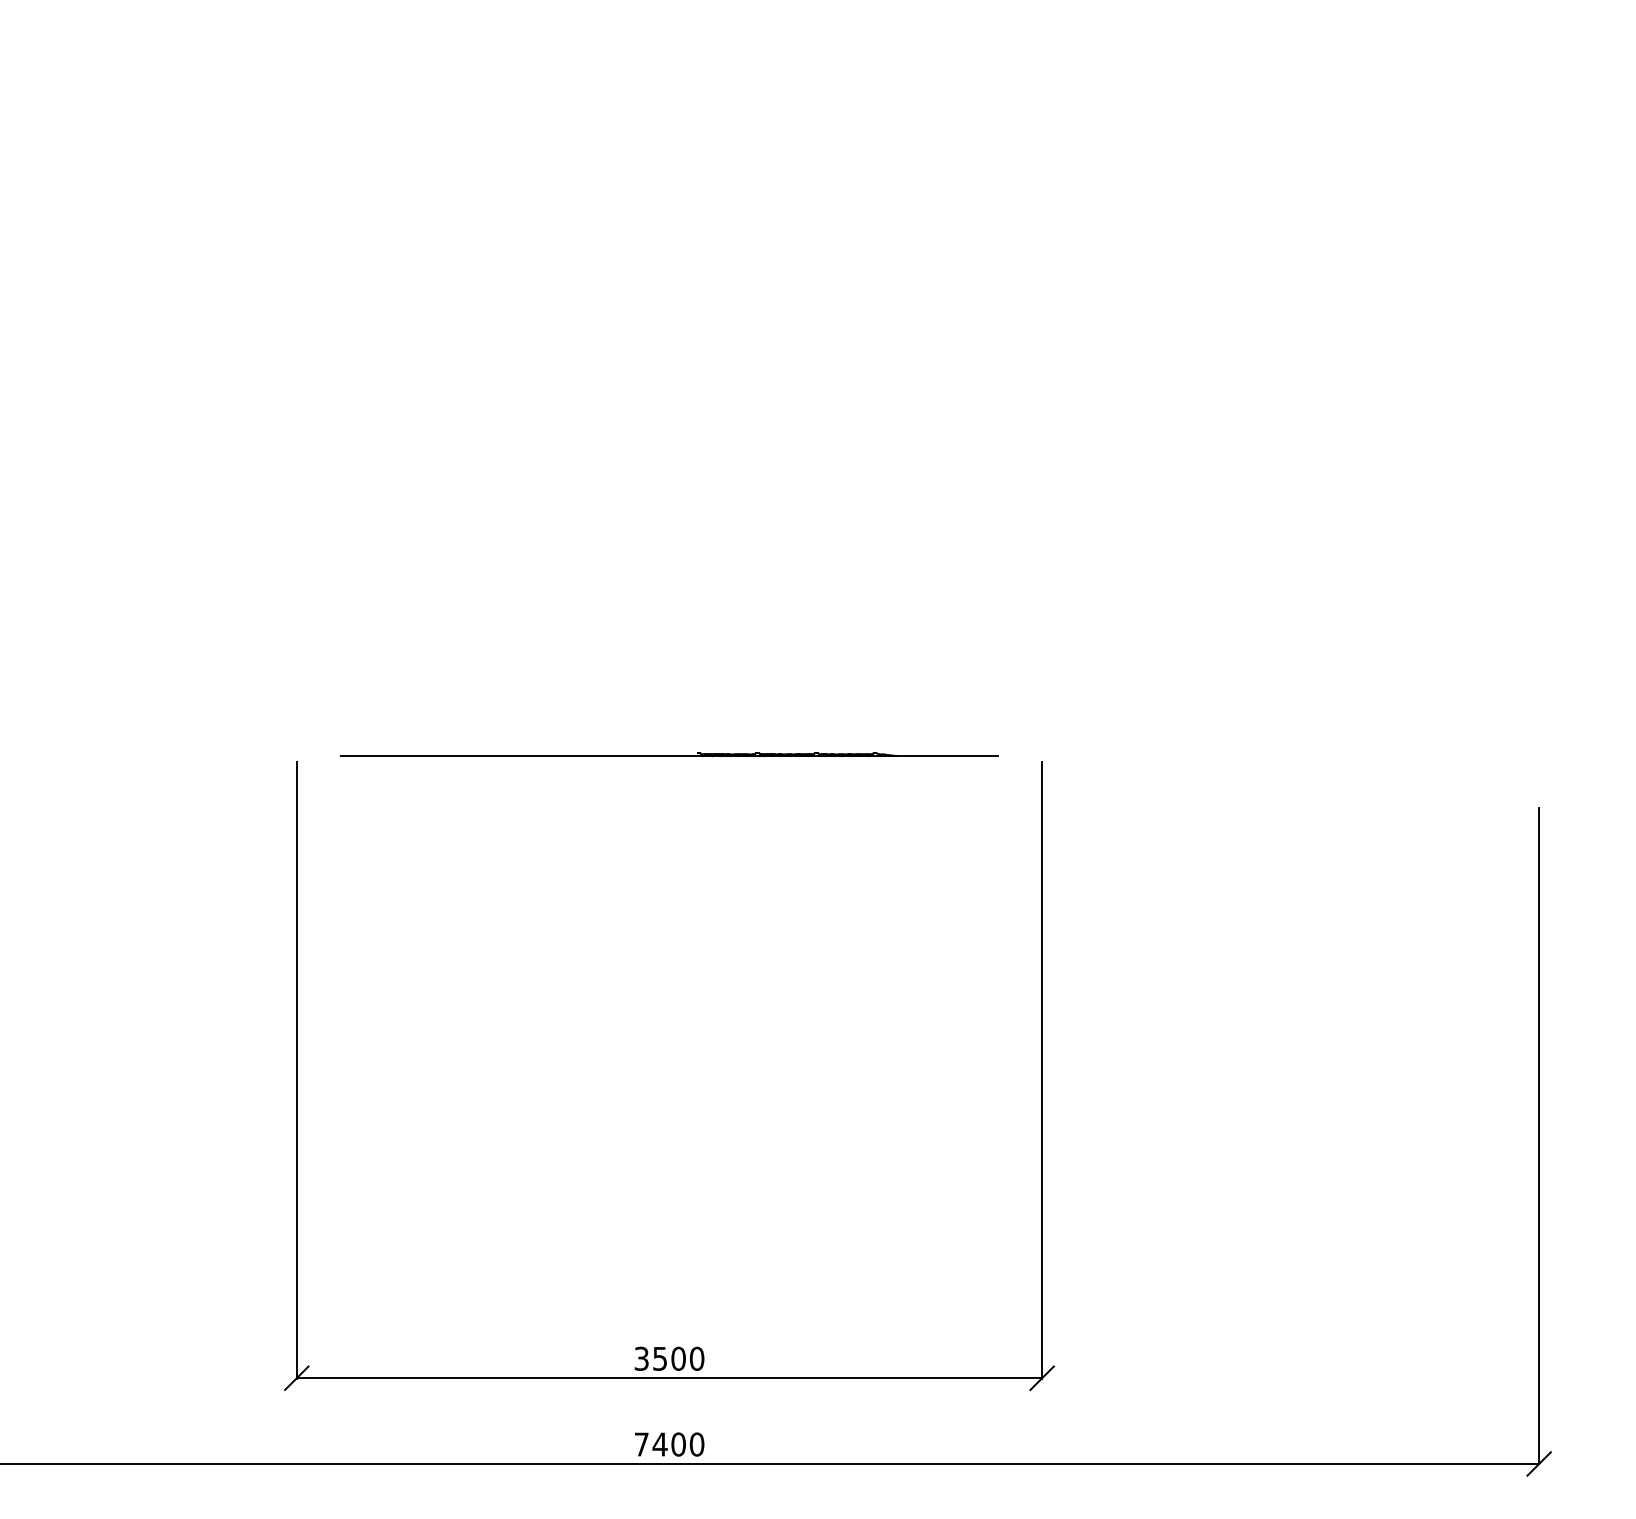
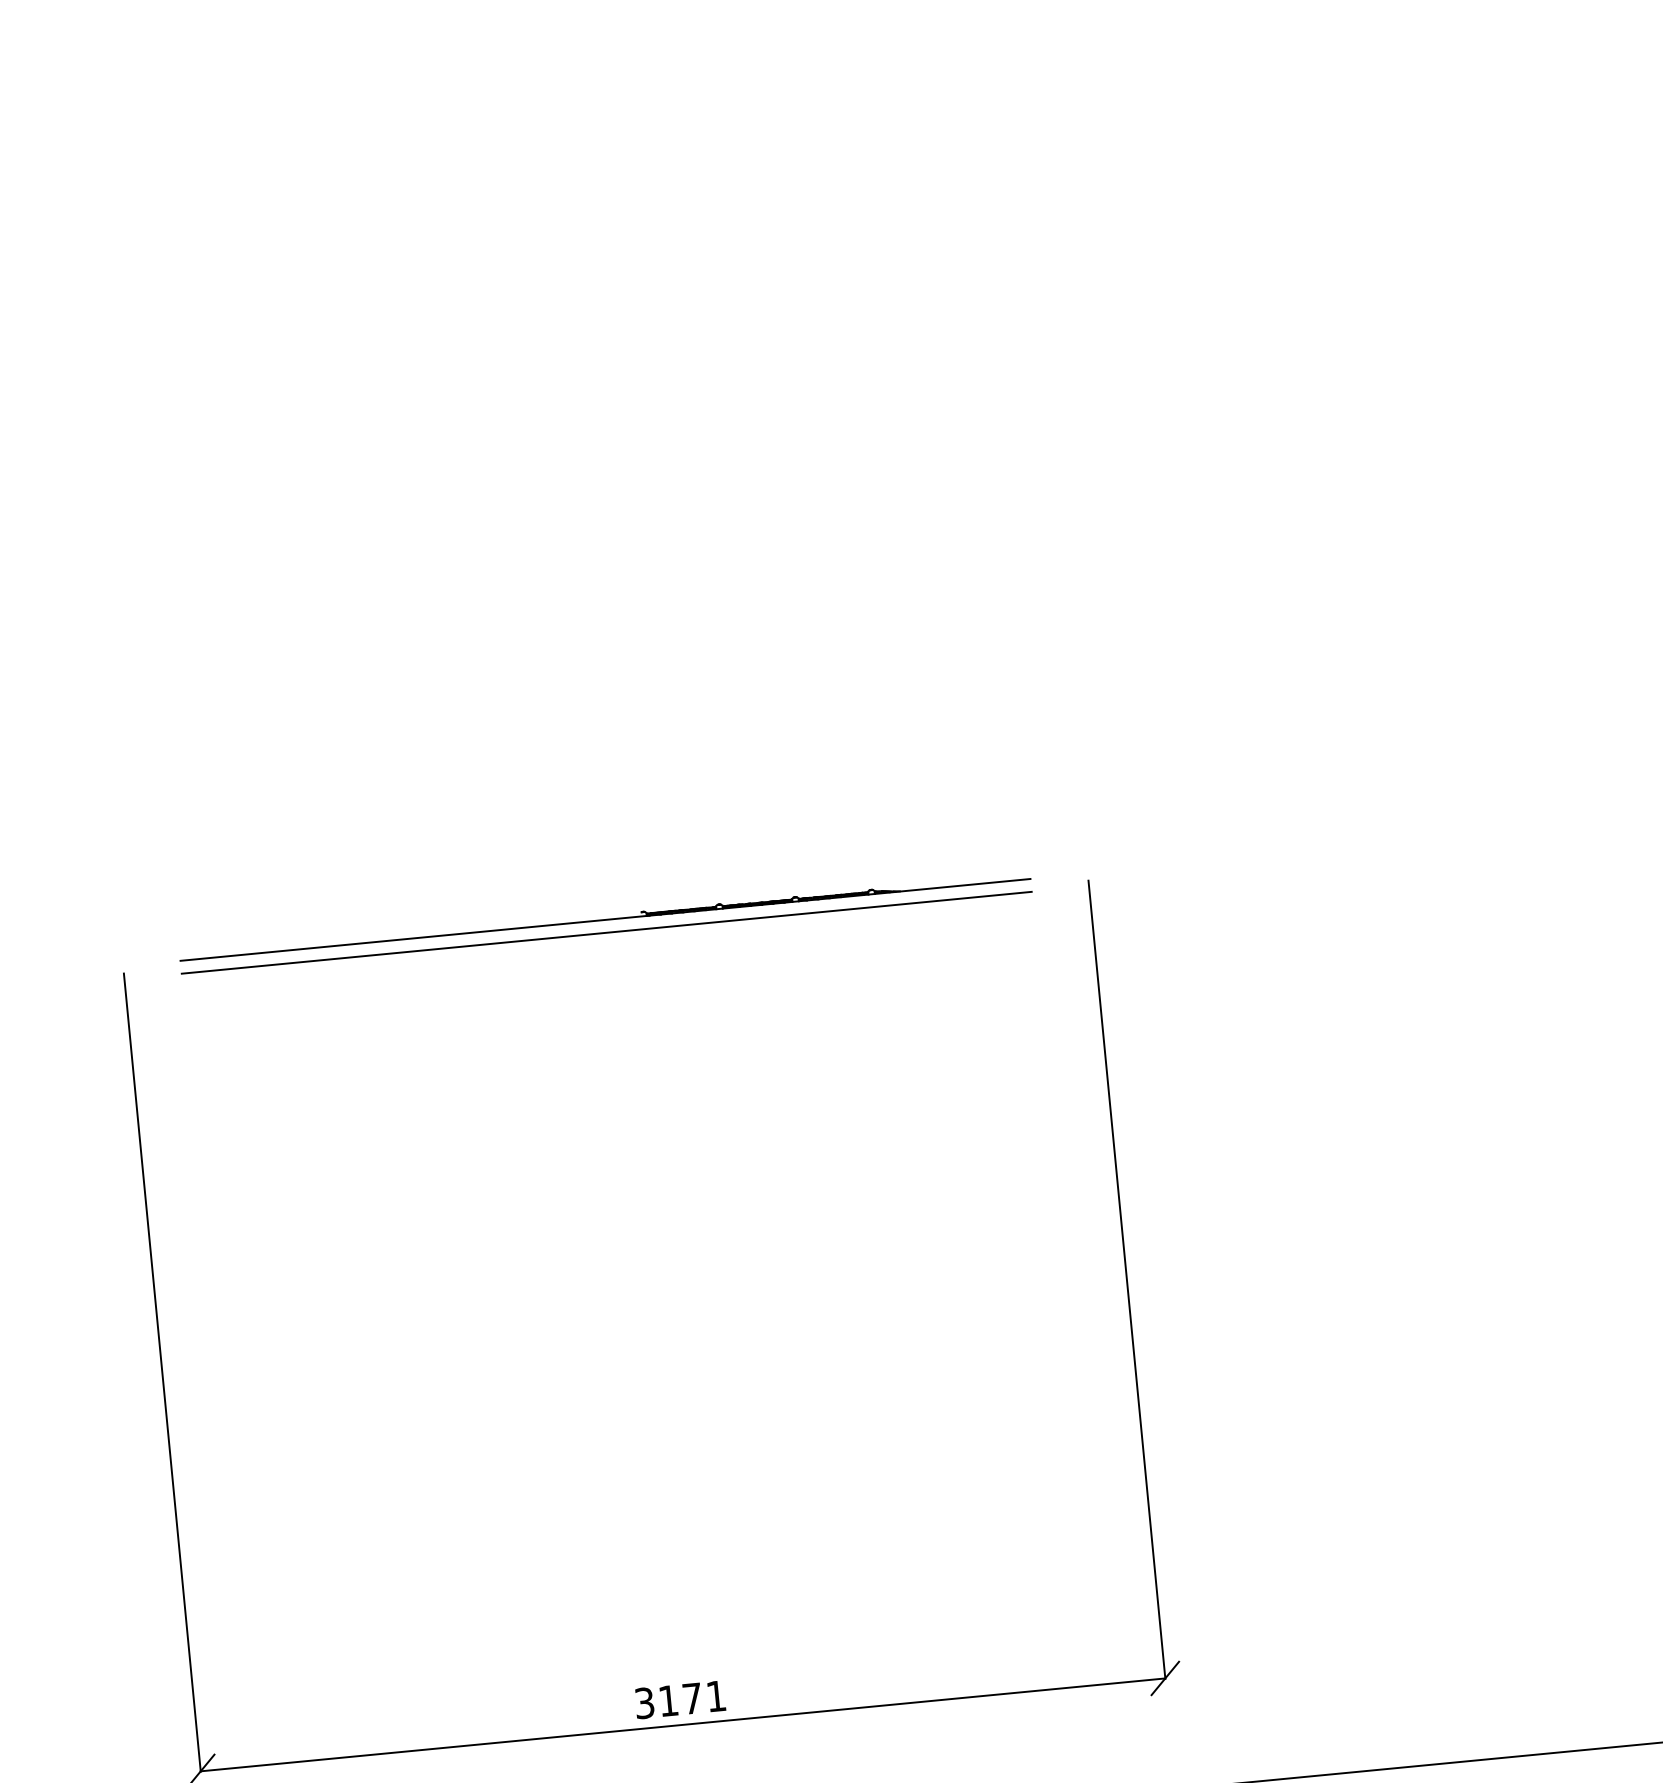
line: (669, 766) -> (606, 933), added
text: (678, 1358) -> (692, 1698), 3500 -> 3171

